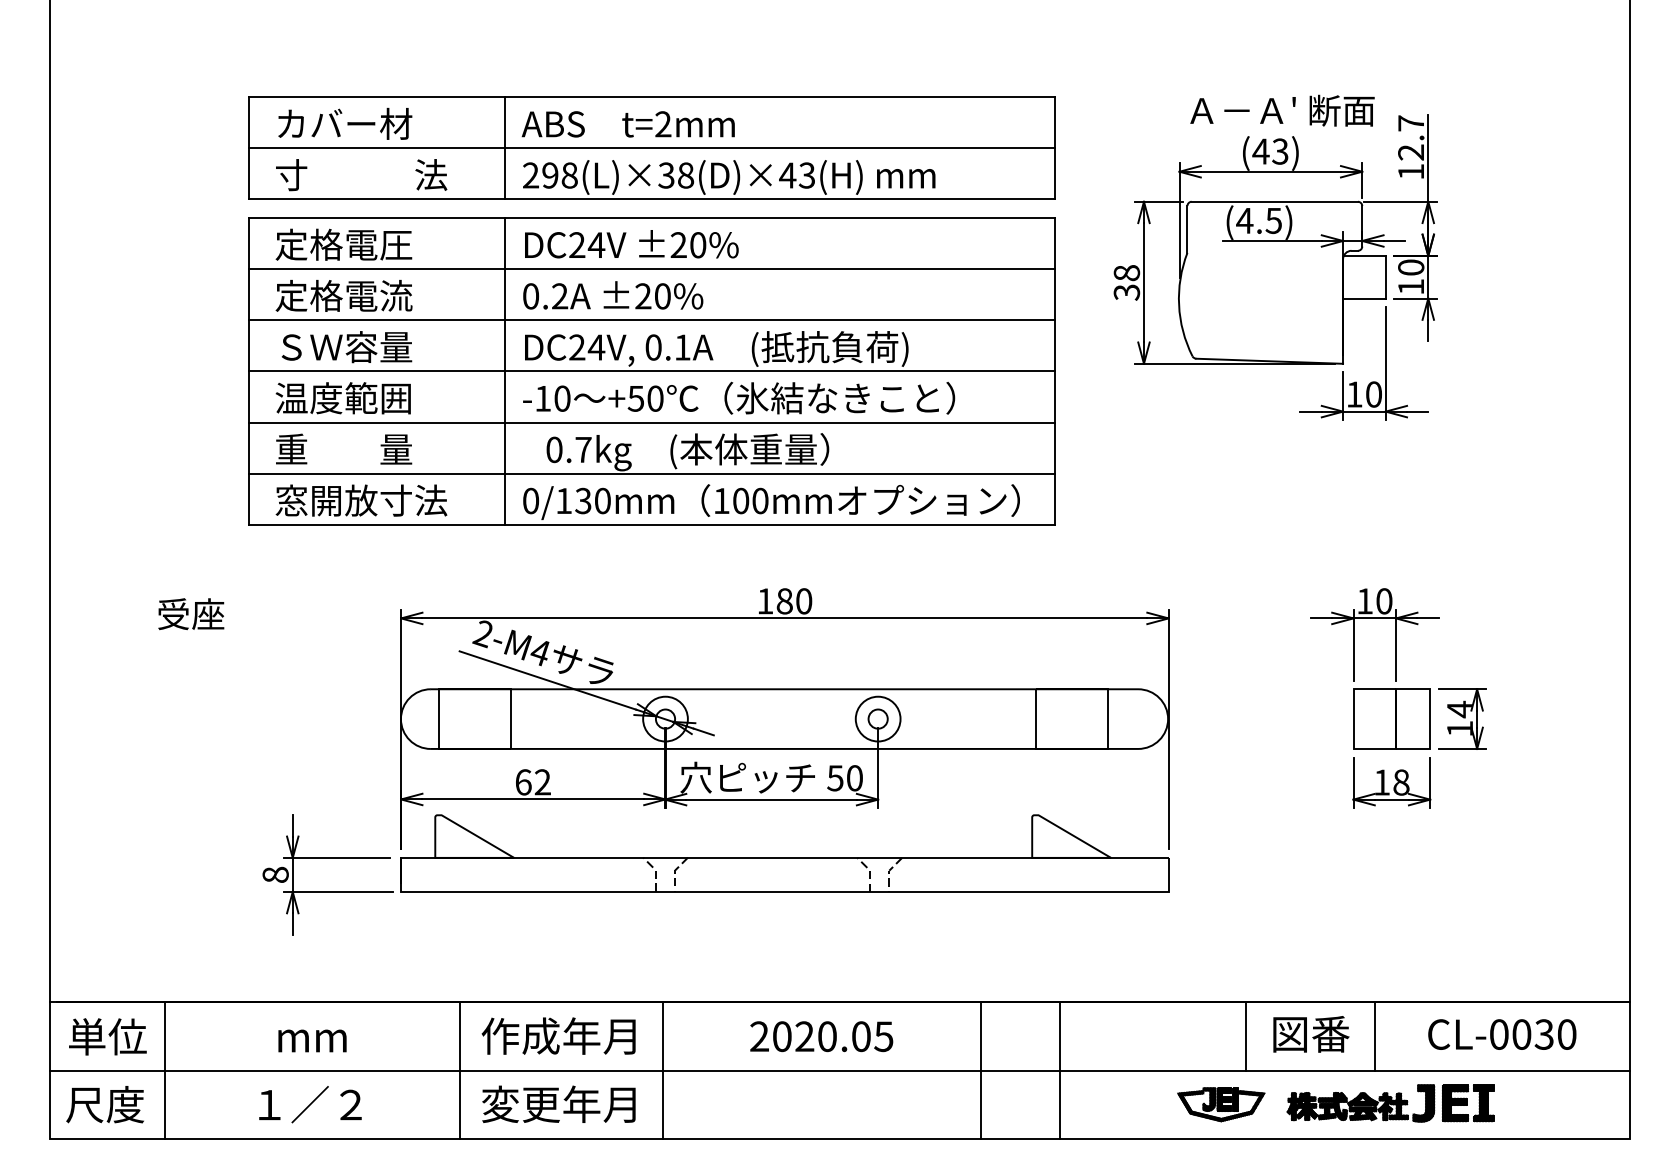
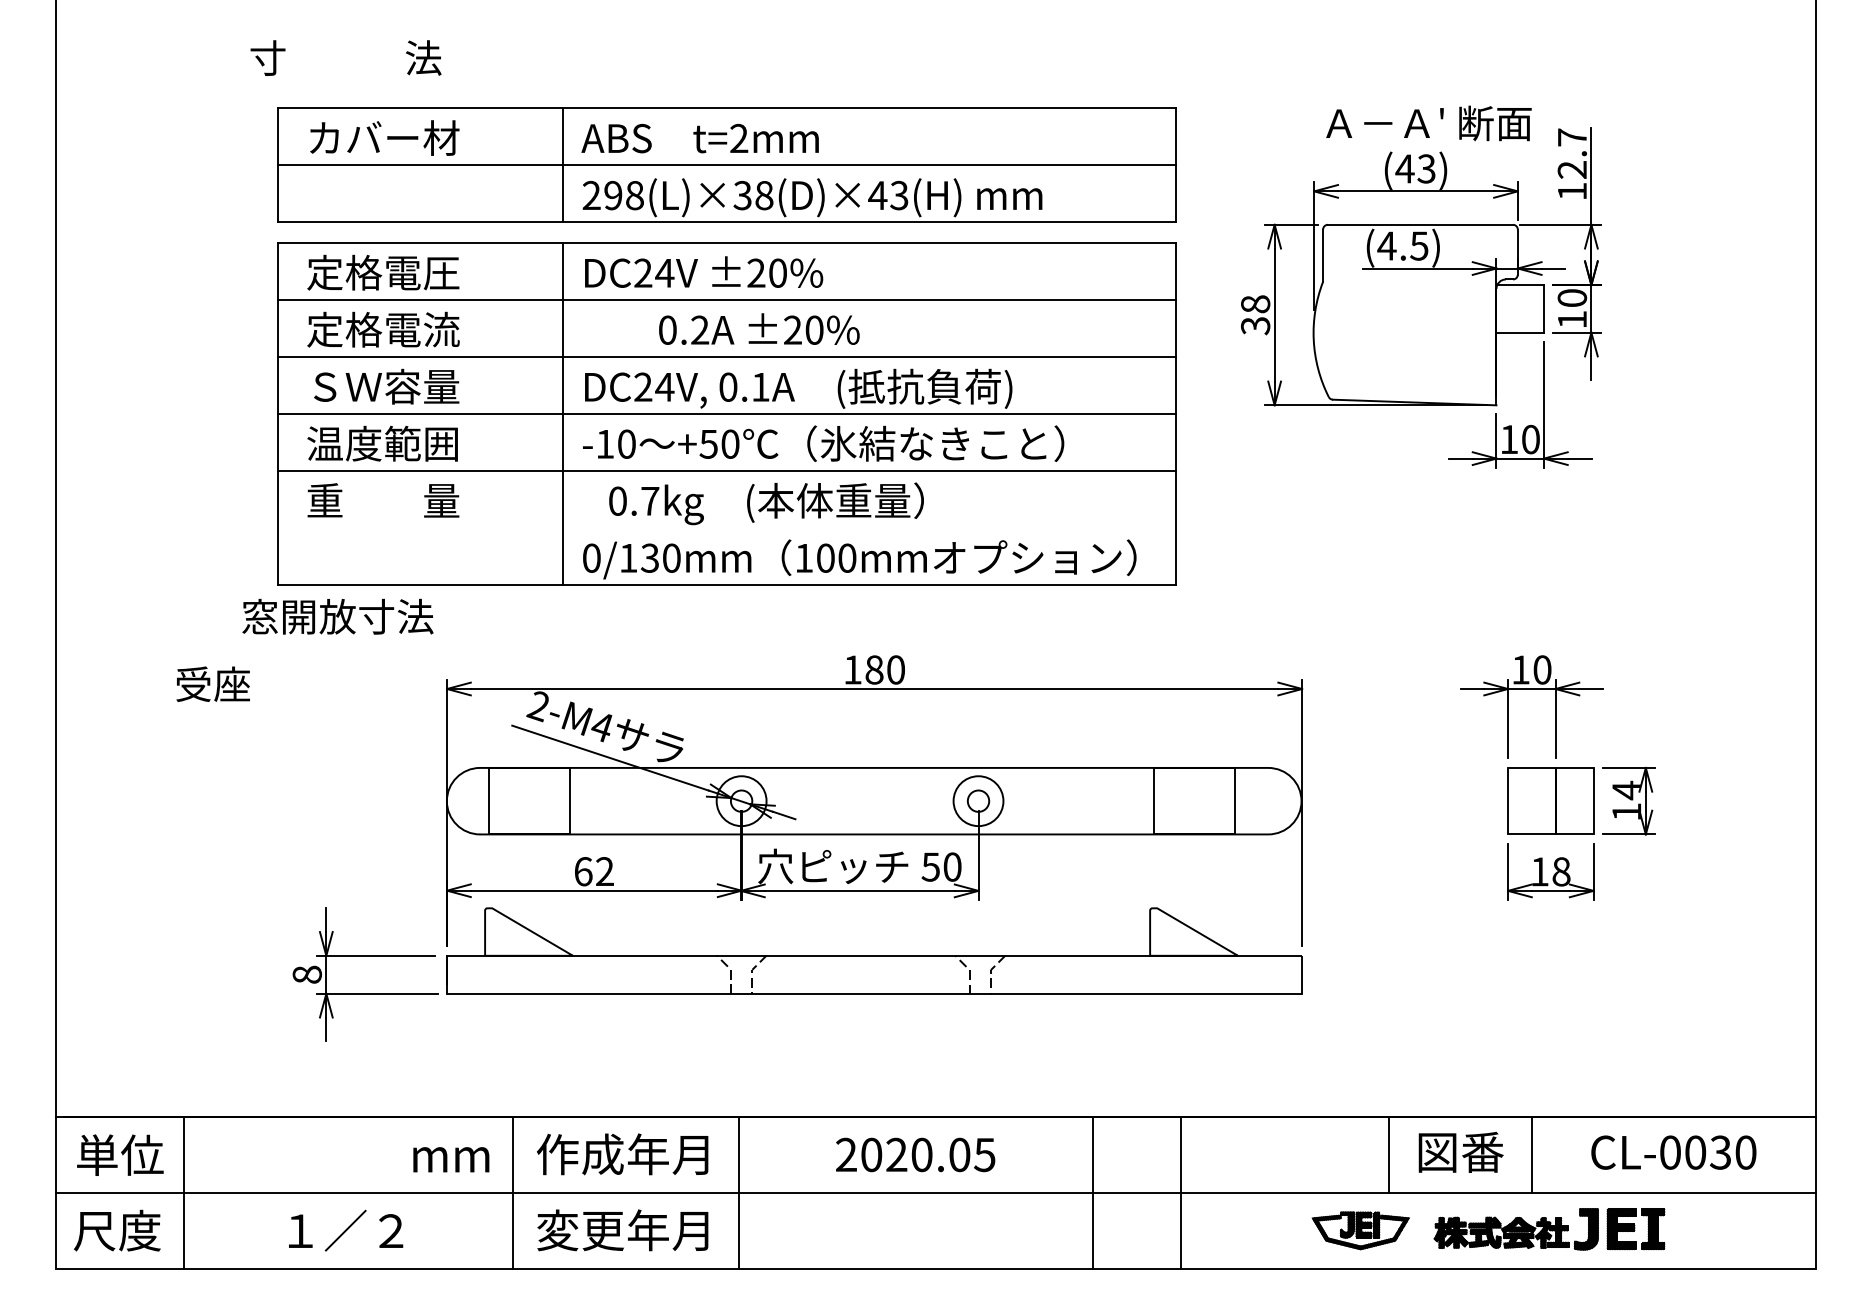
text: (361, 174) -> (345, 57), moved
text: (613, 294) -> (759, 328), moved
line: (651, 473) -> (726, 527), removed
text: (361, 500) -> (337, 616), moved
text: (312, 1040) -> (451, 1159), moved

